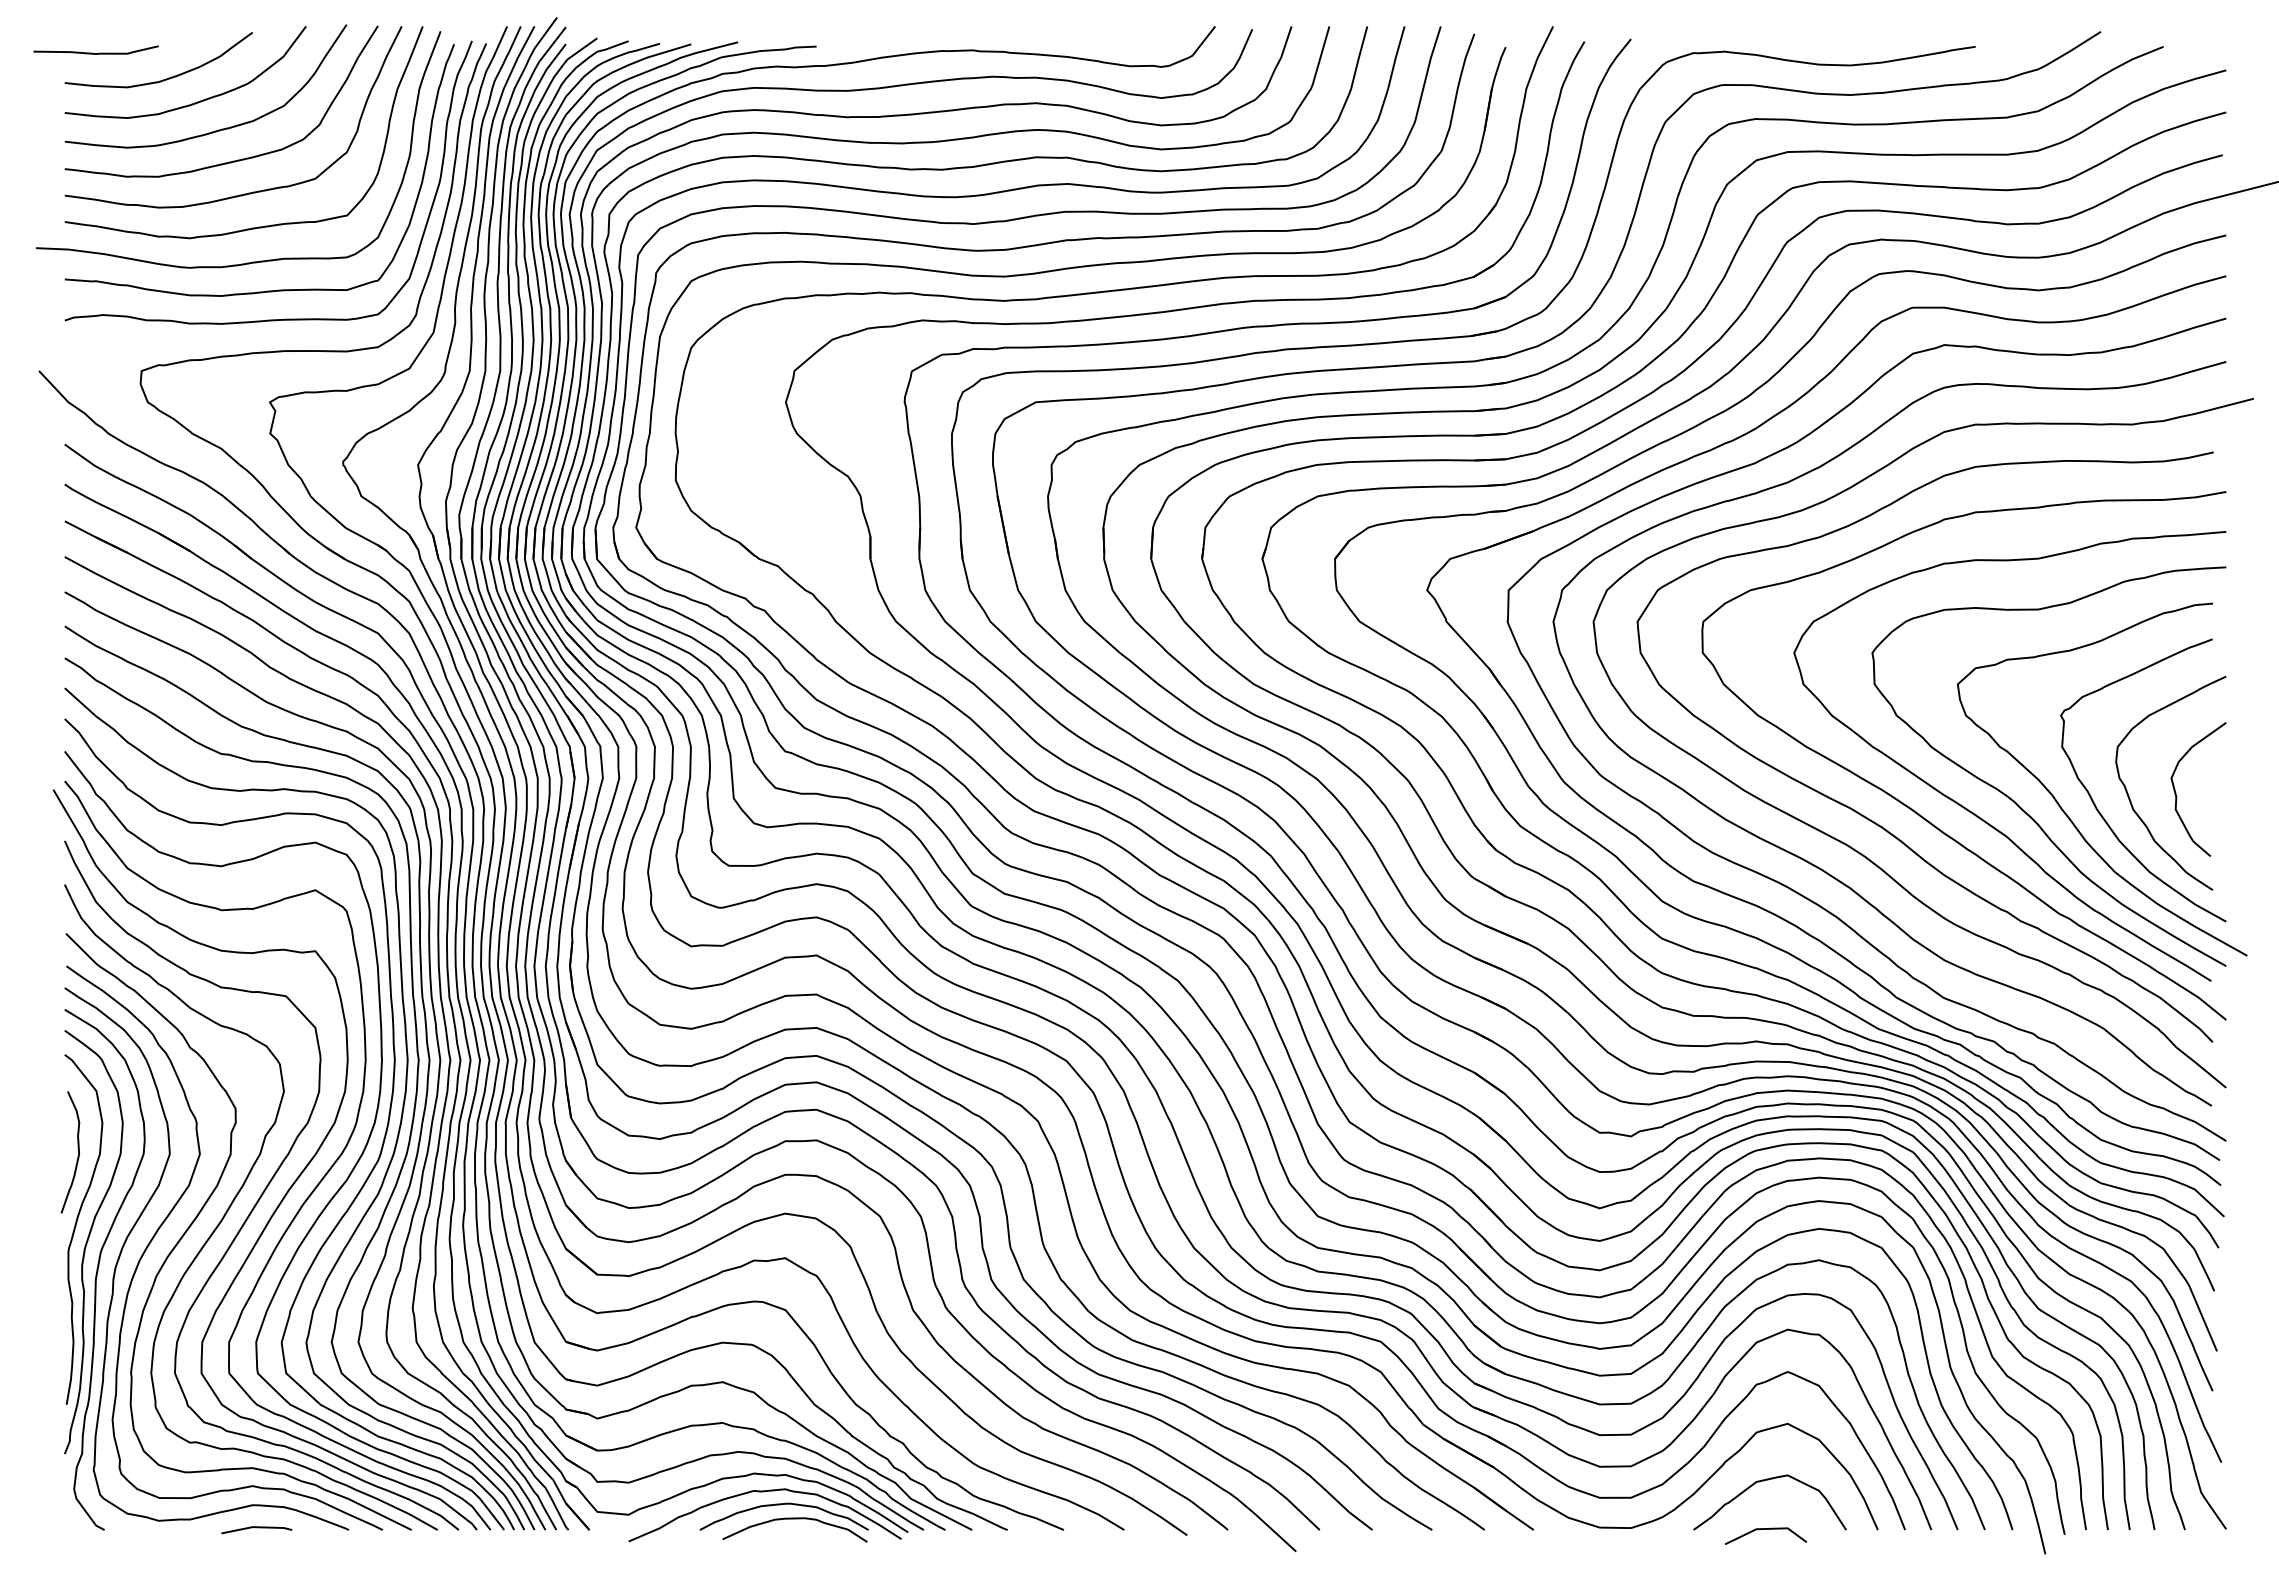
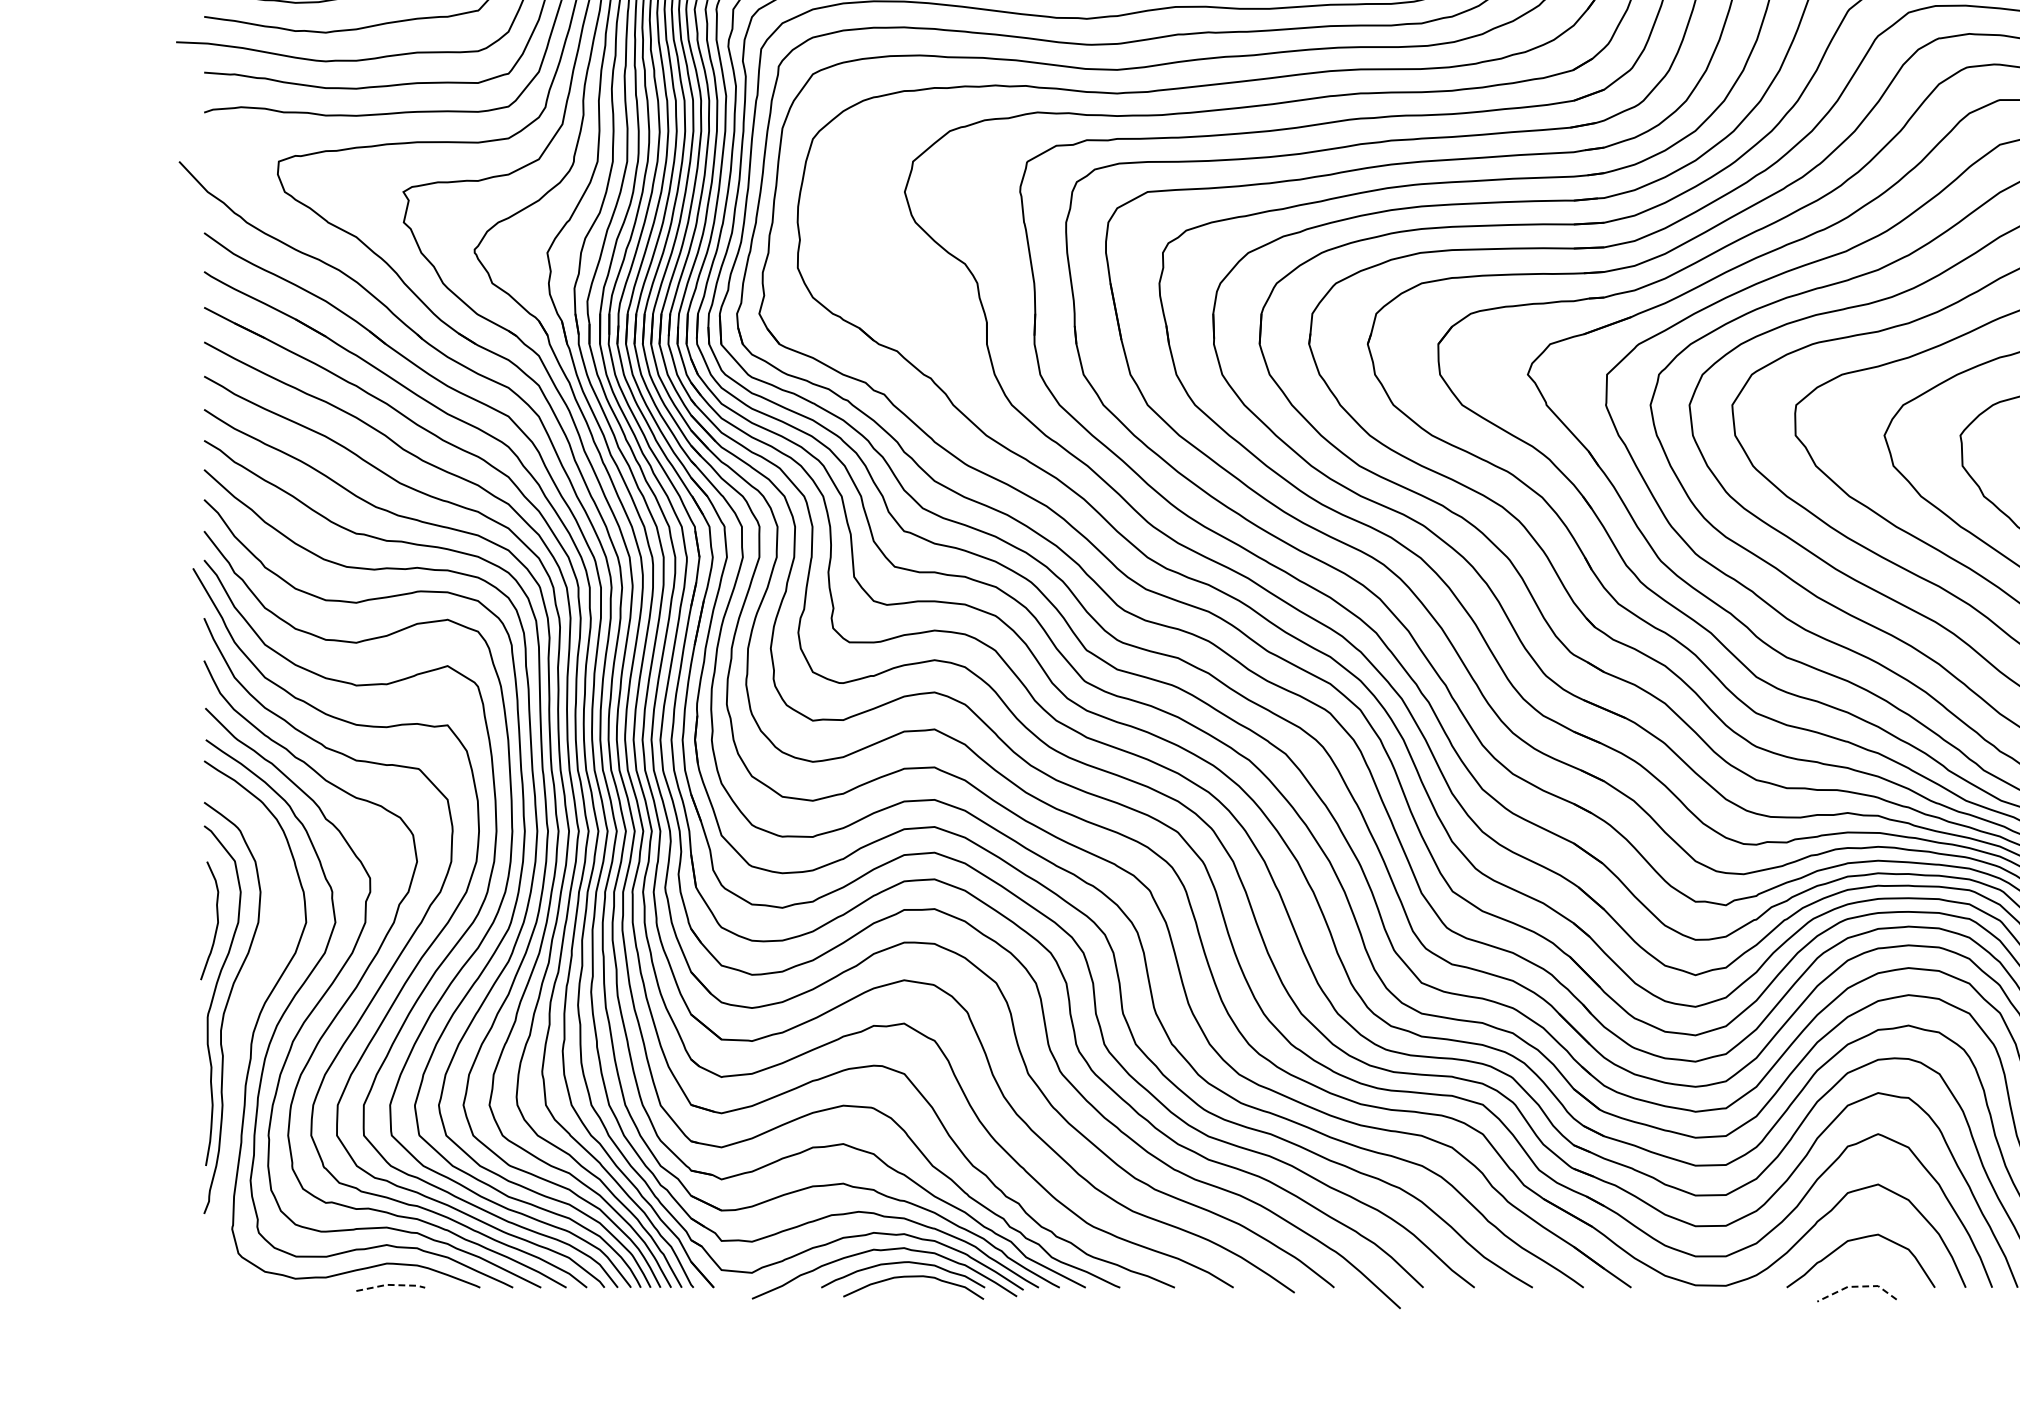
curve: (99, 1266) -> (237, 1031), removed
line: (257, 1527) -> (391, 1285), solid -> dashed
line: (1766, 1528) -> (1857, 1286), solid -> dashed

